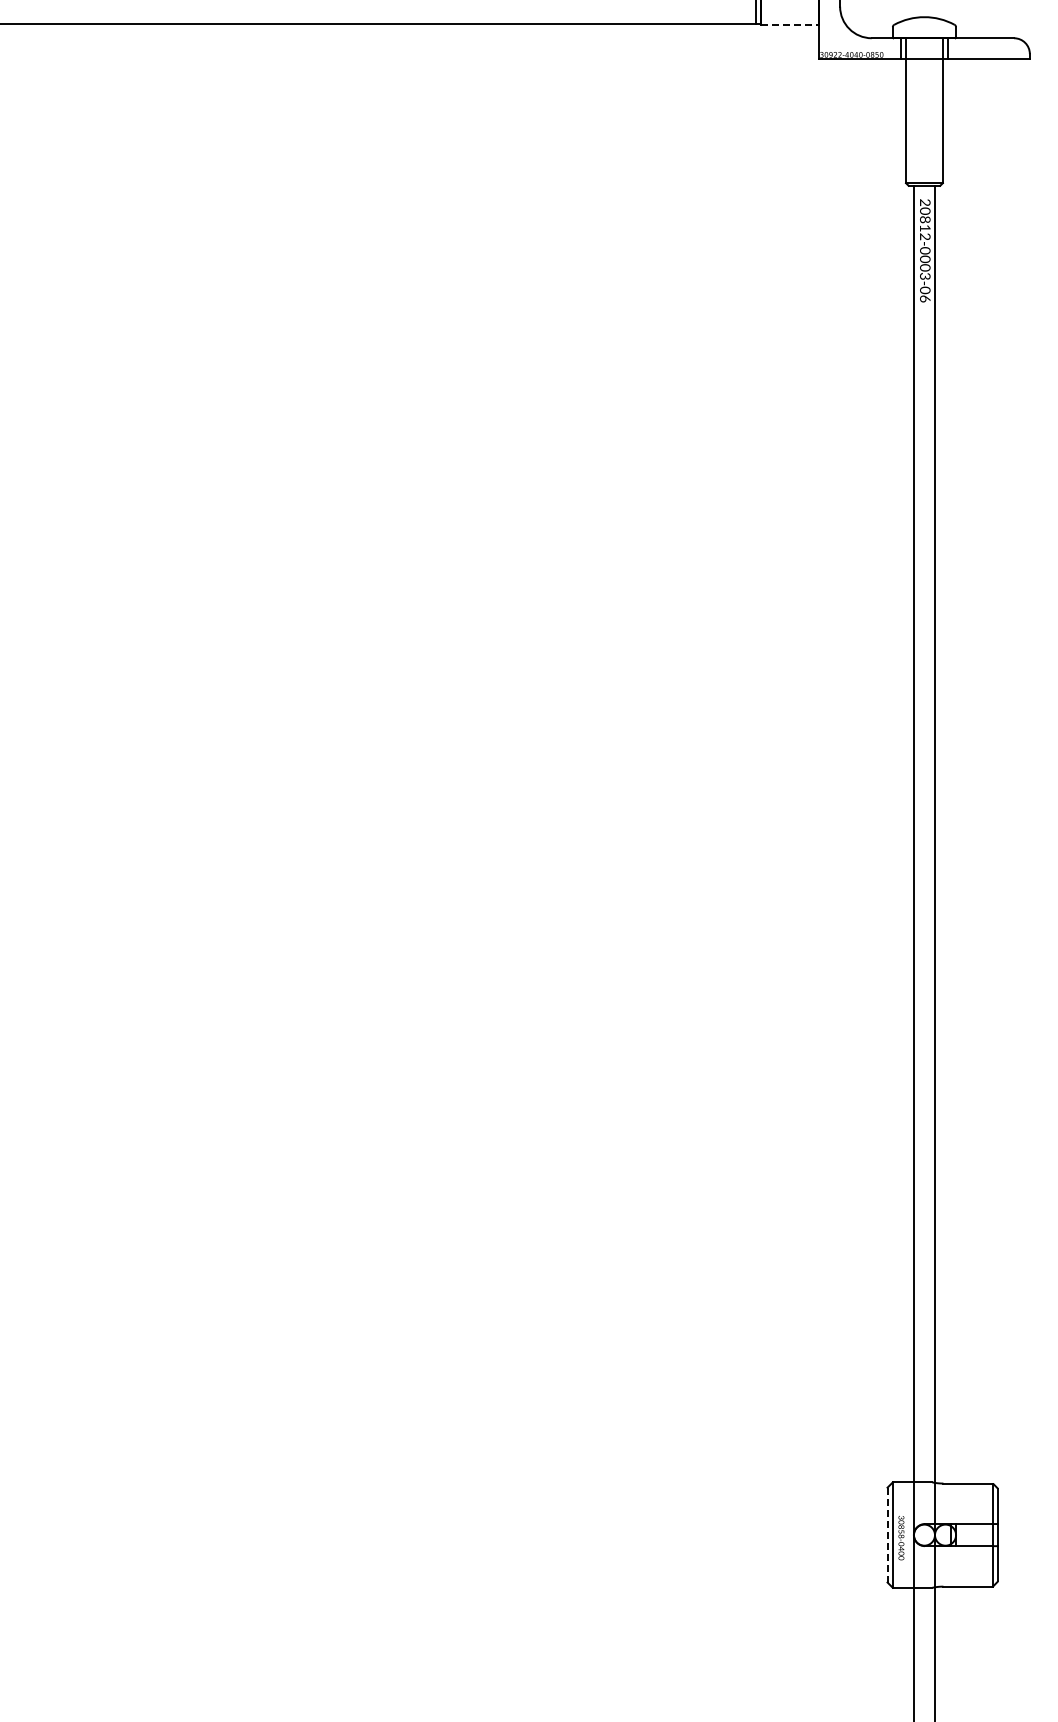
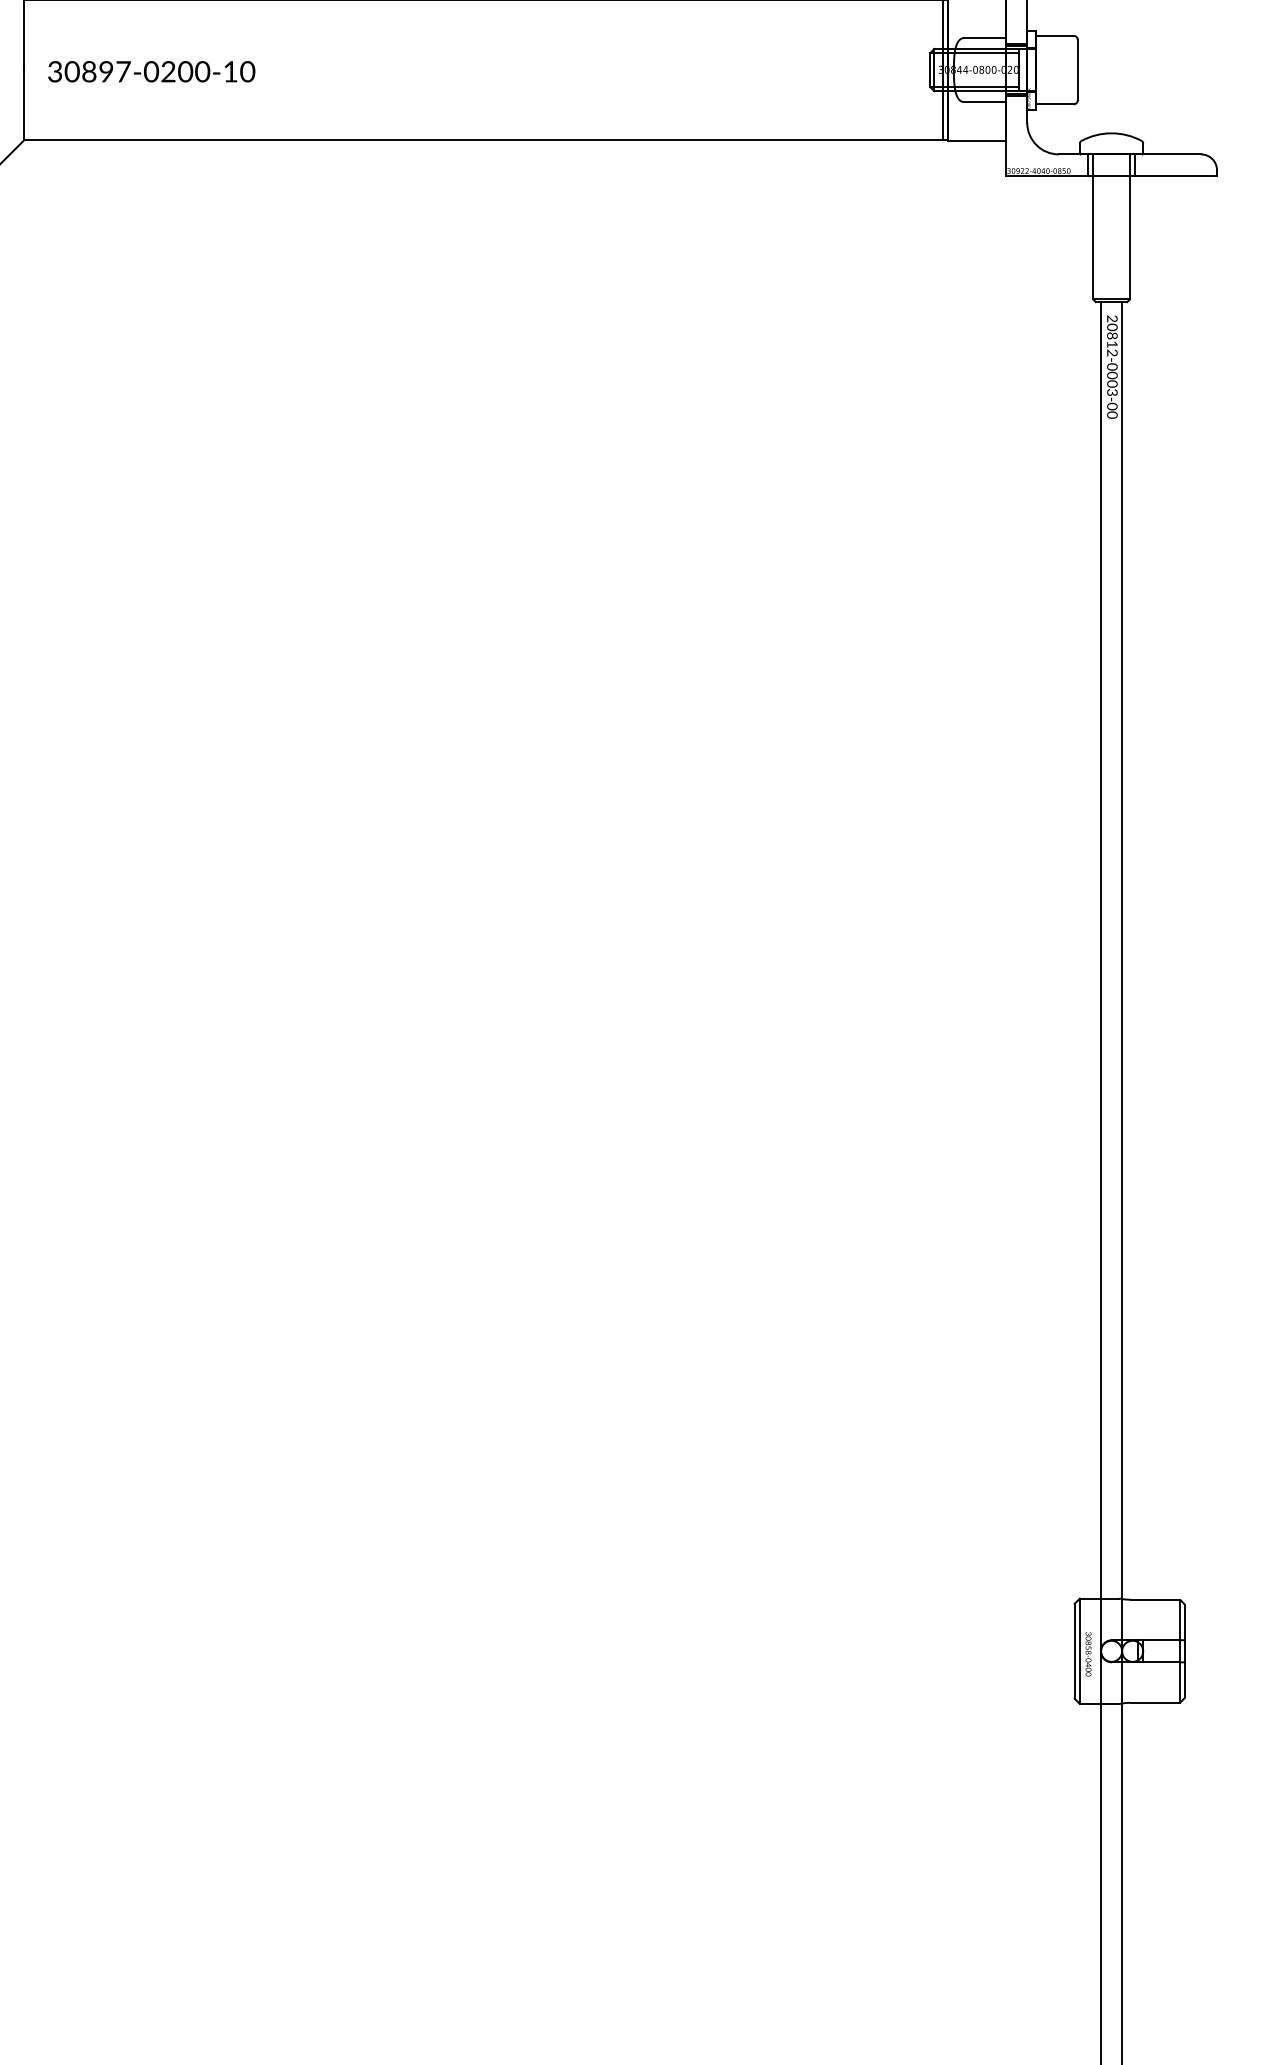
line: (790, 24) -> (977, 140), dashed -> solid
text: (925, 298) -> (1112, 414), 20812-0003-06 -> 20812-0003-00
line: (887, 1534) -> (1074, 1650), dashed -> solid

